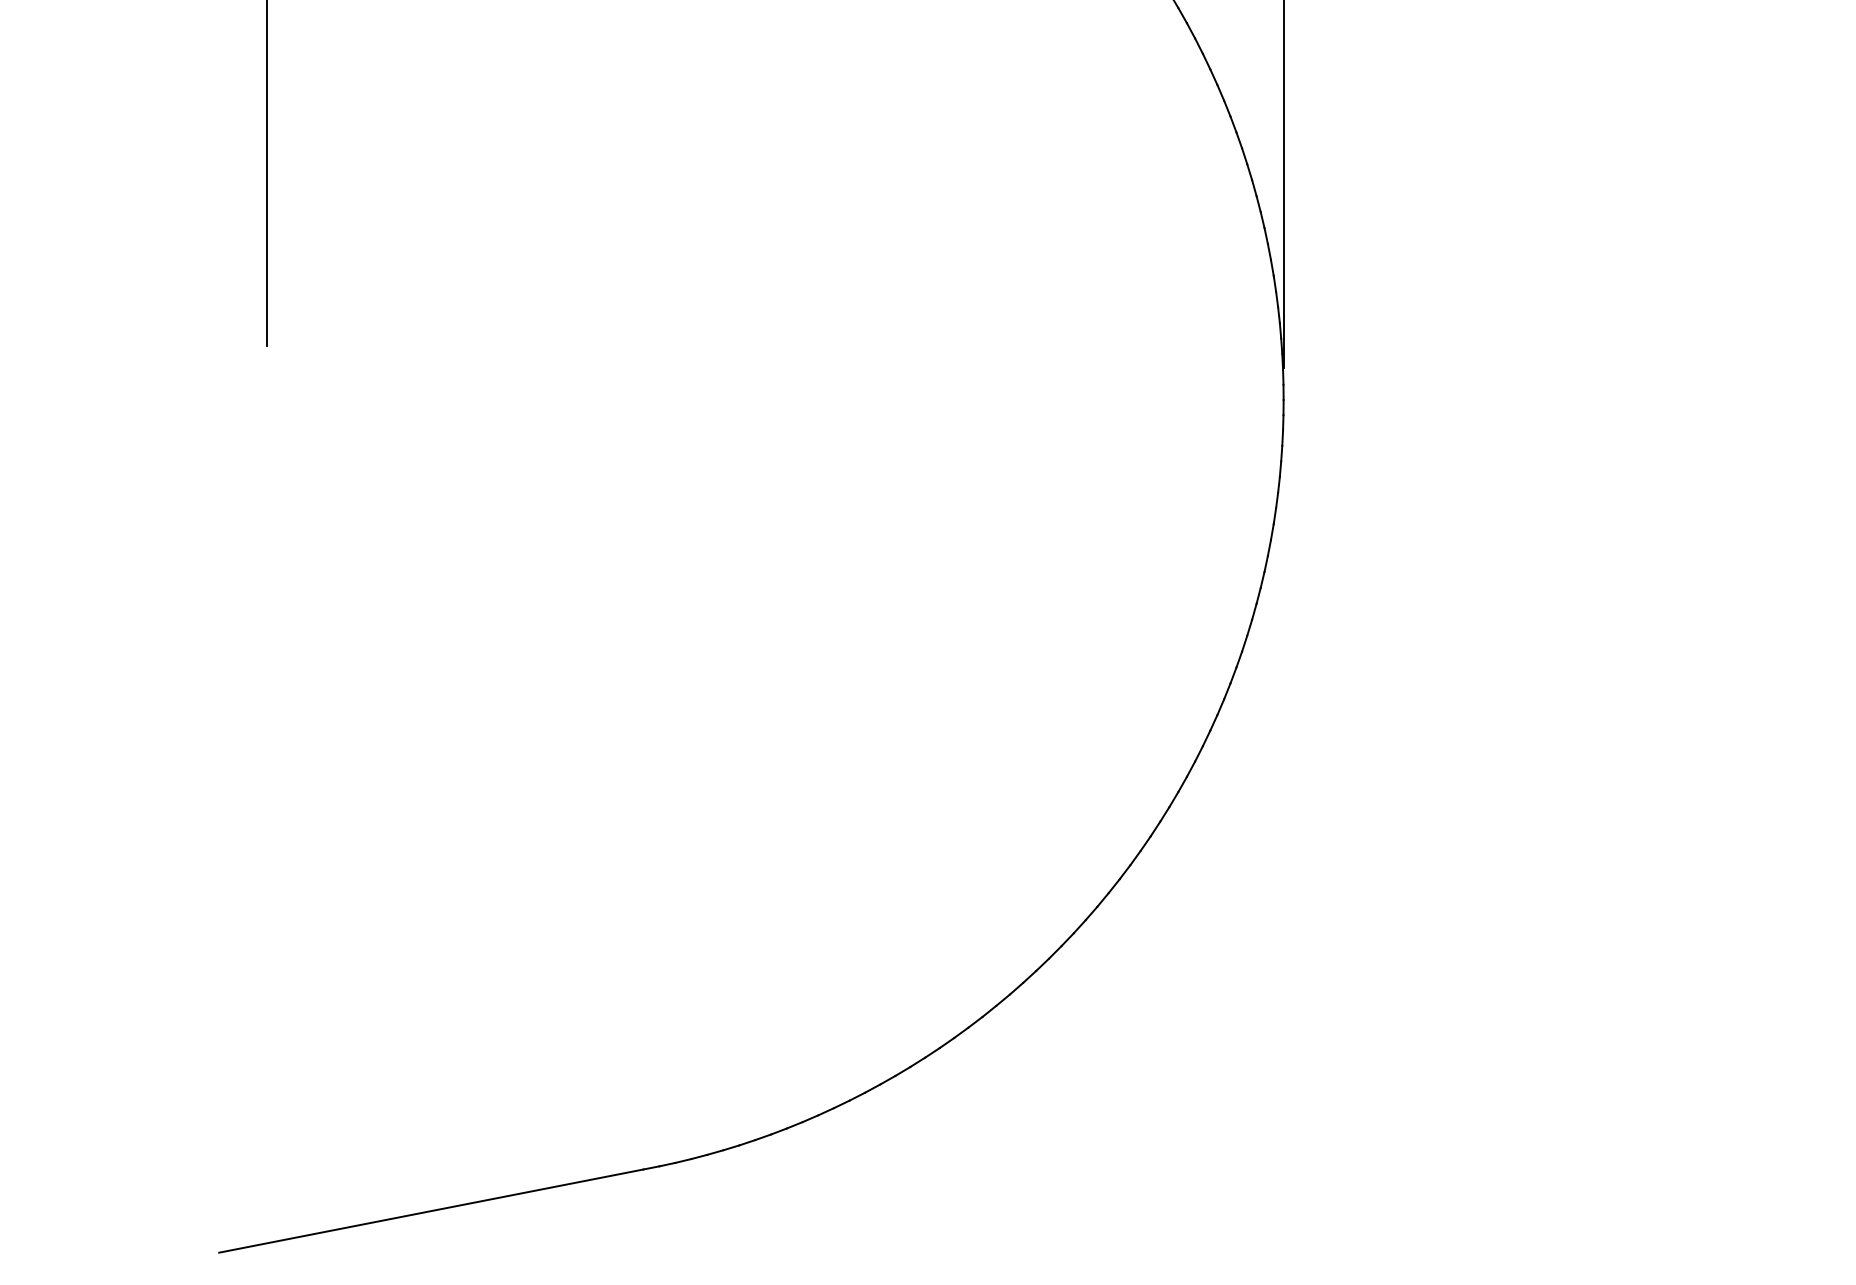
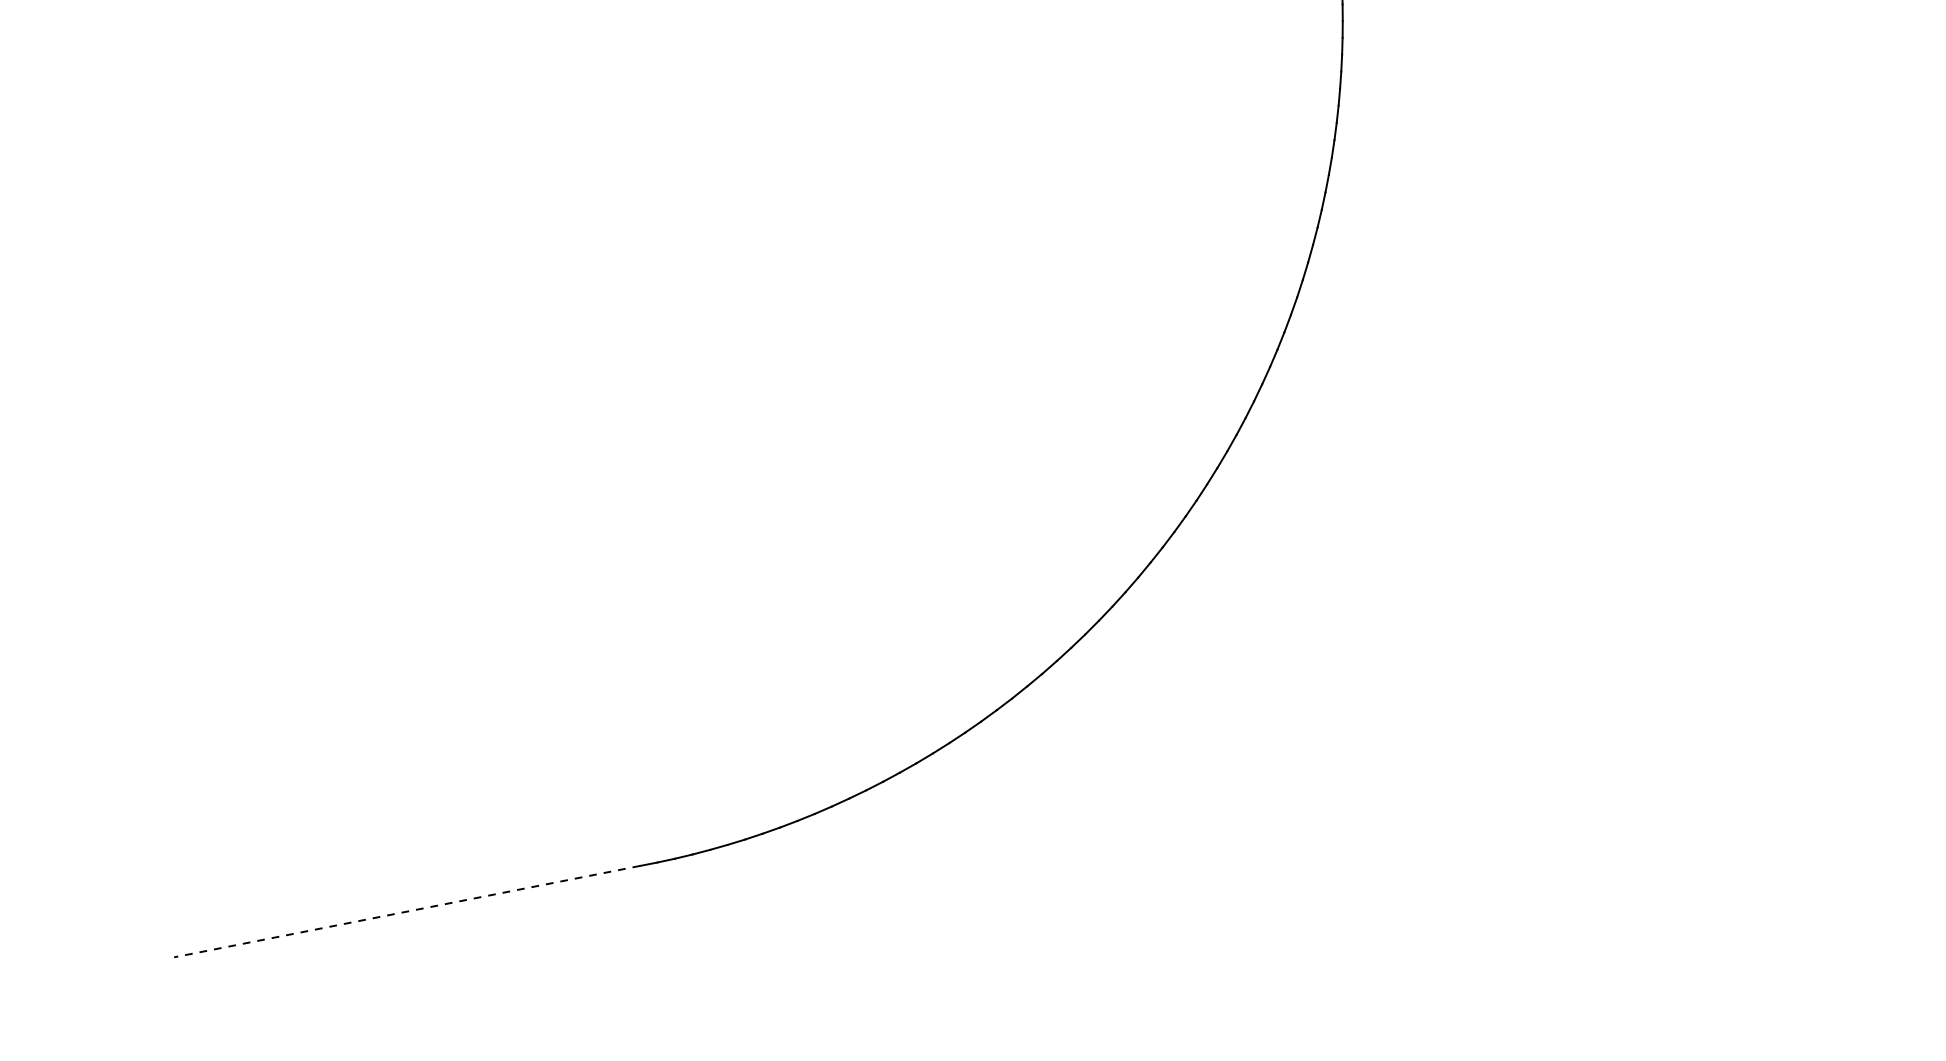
line: (430, 1211) -> (406, 912), solid -> dashed

